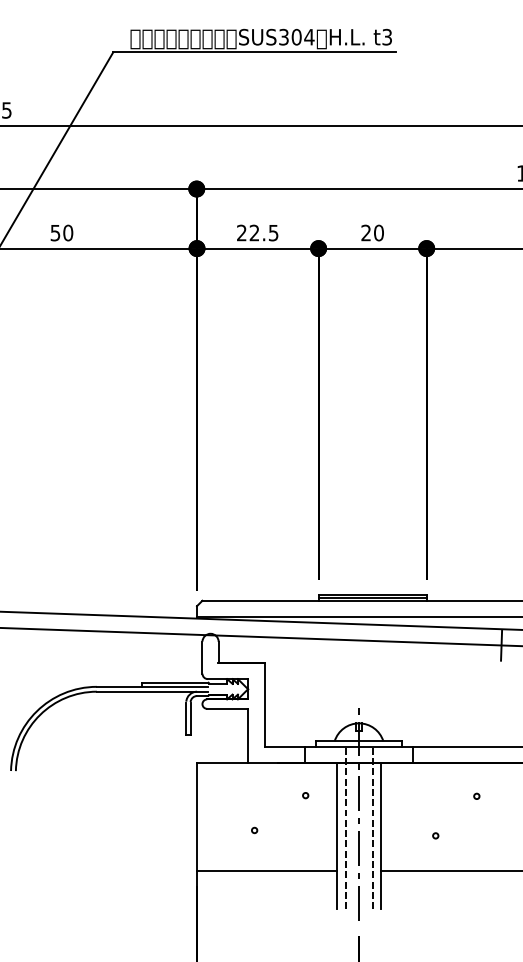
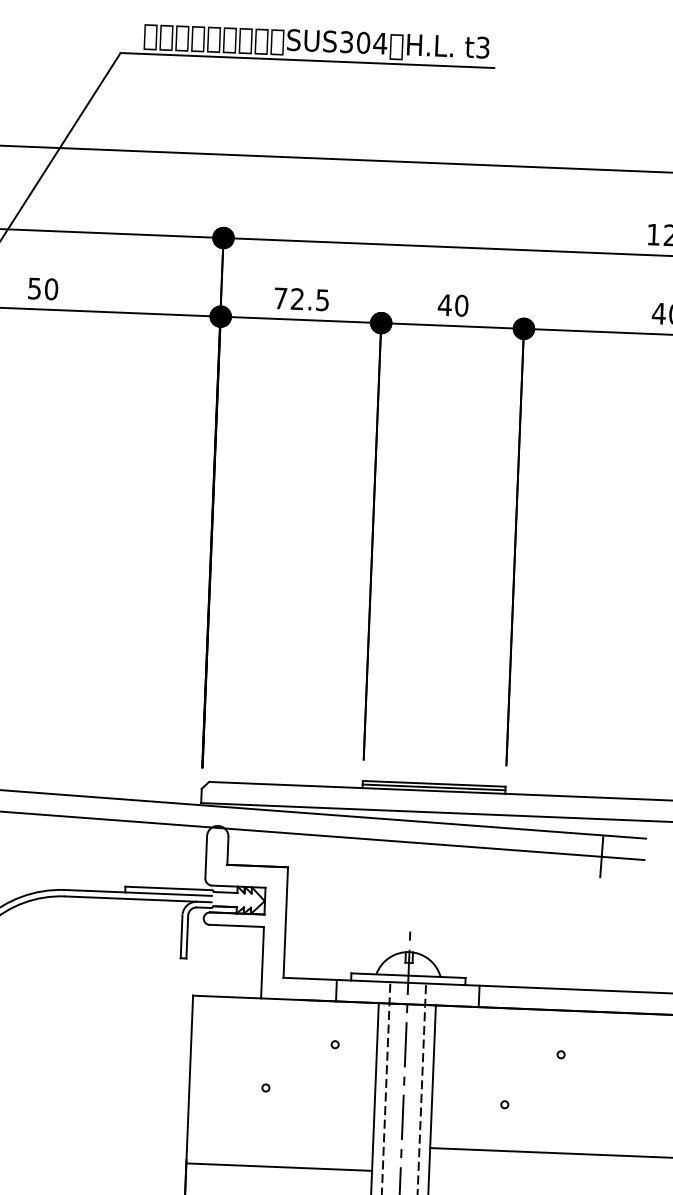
text: (241, 232) -> (280, 297), 22.5 -> 72.5
text: (366, 232) -> (445, 304), 20 -> 40
line: (266, 870) -> (278, 1166), moved

